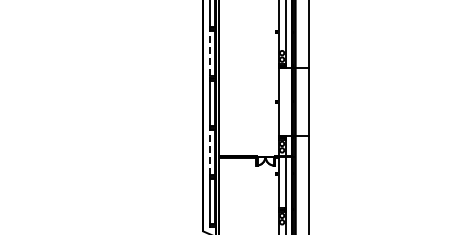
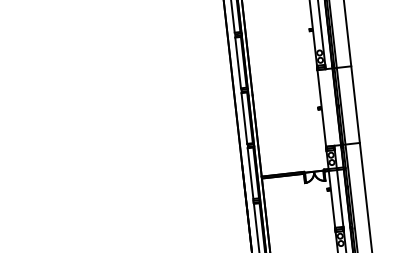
line: (209, 53) -> (237, 62), dashed -> solid
line: (209, 151) -> (250, 172), dashed -> solid

